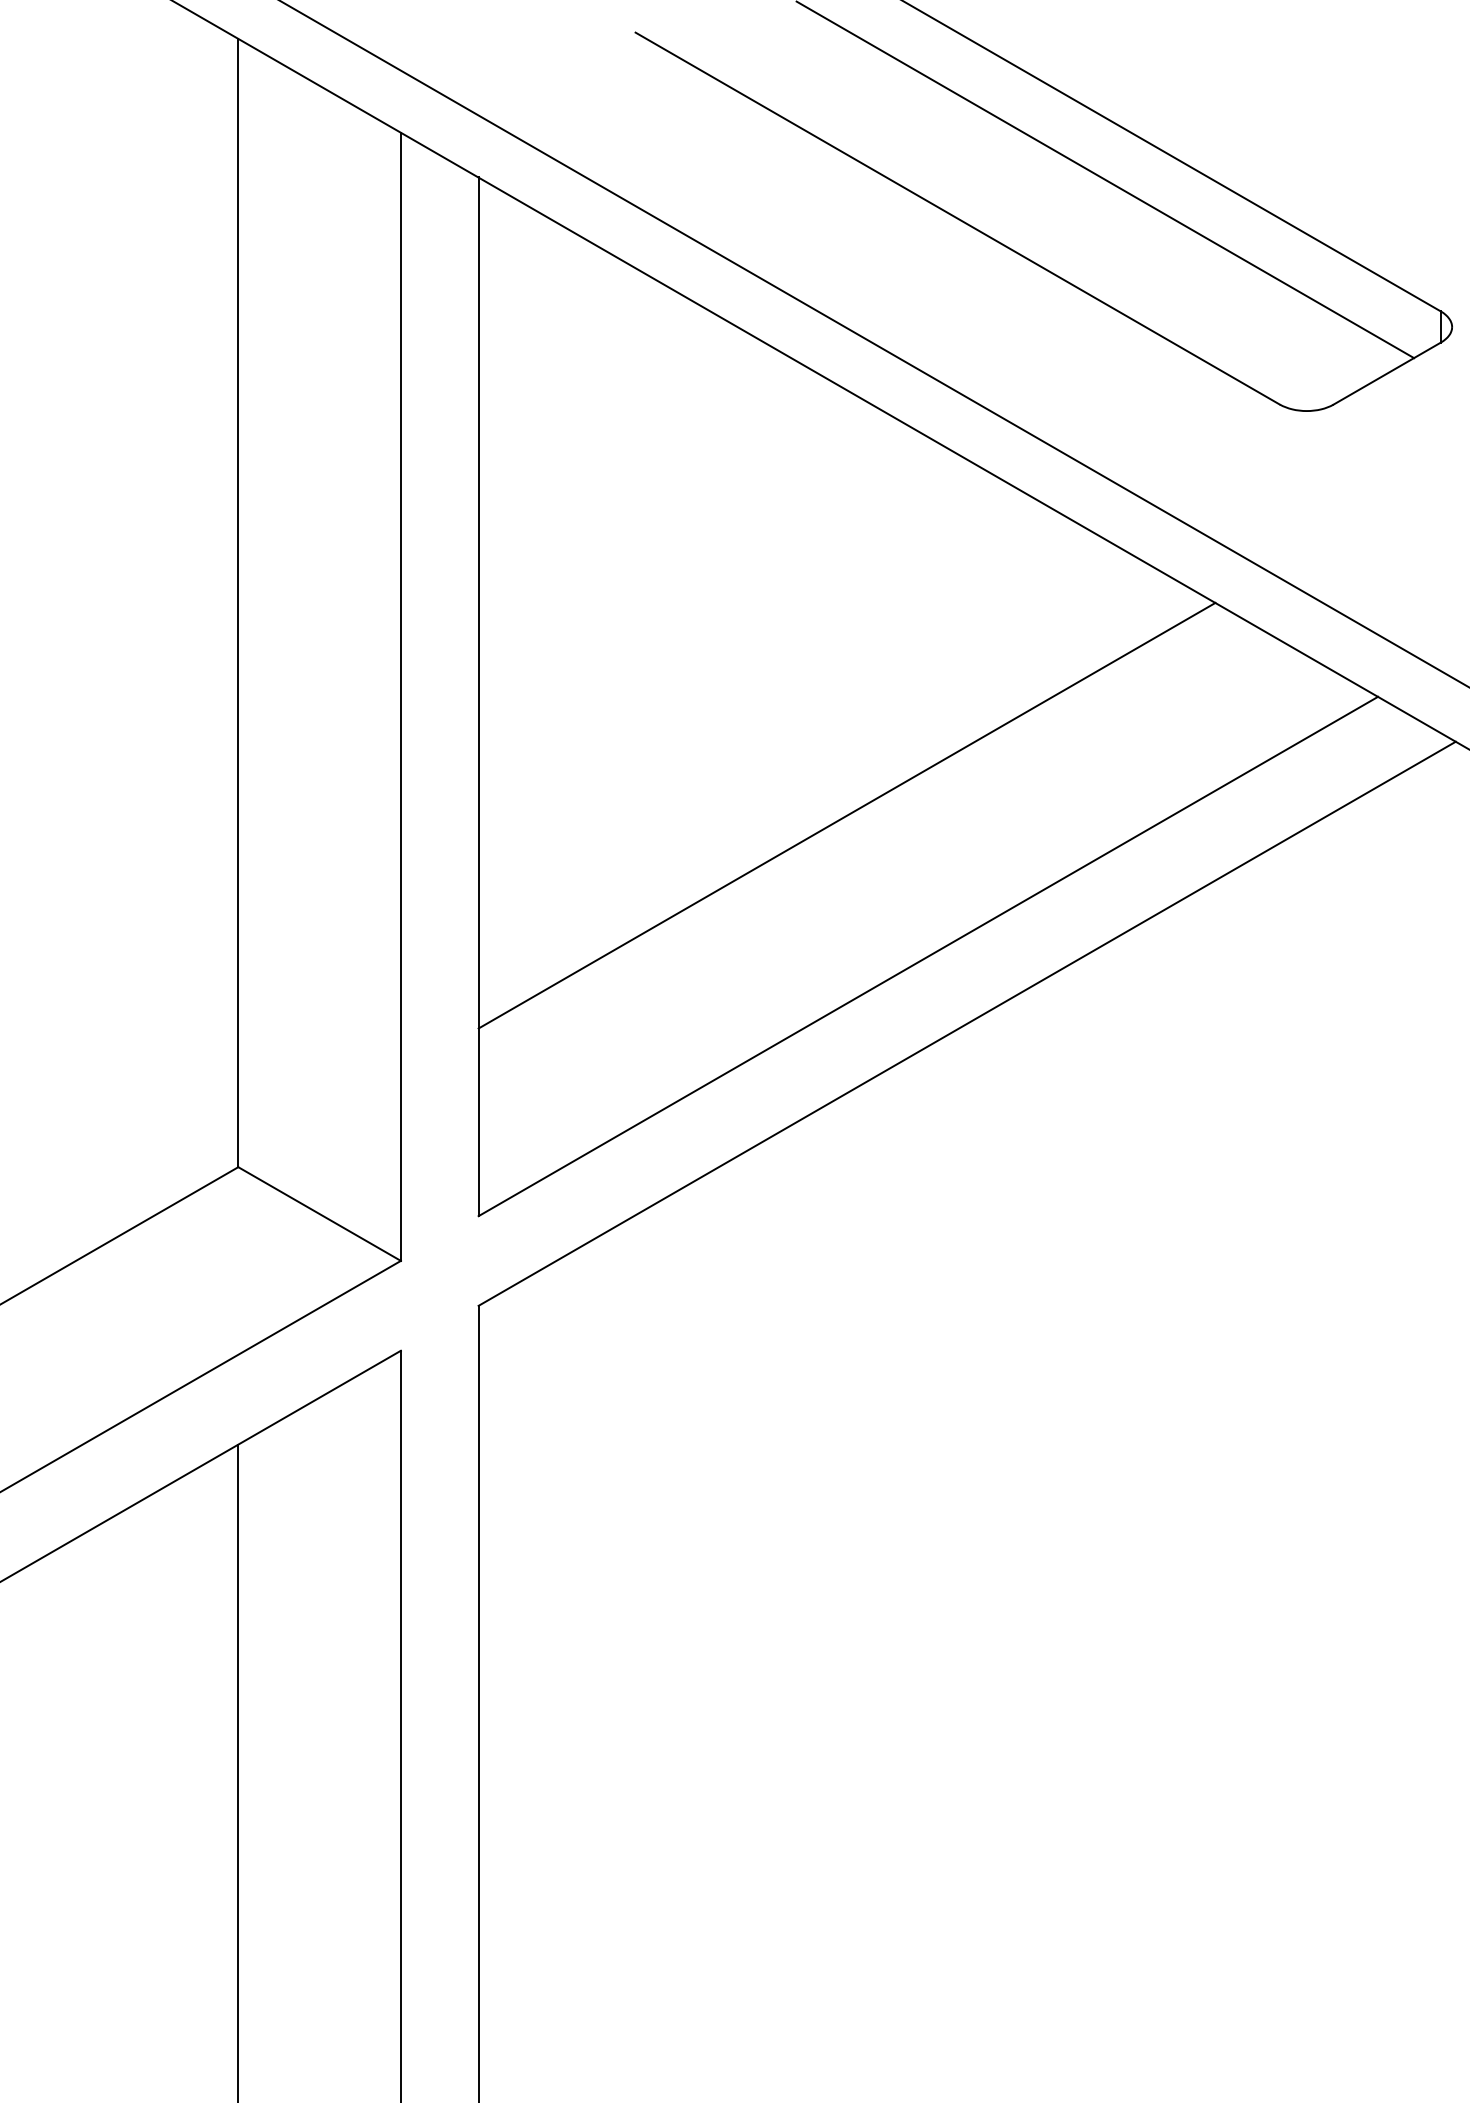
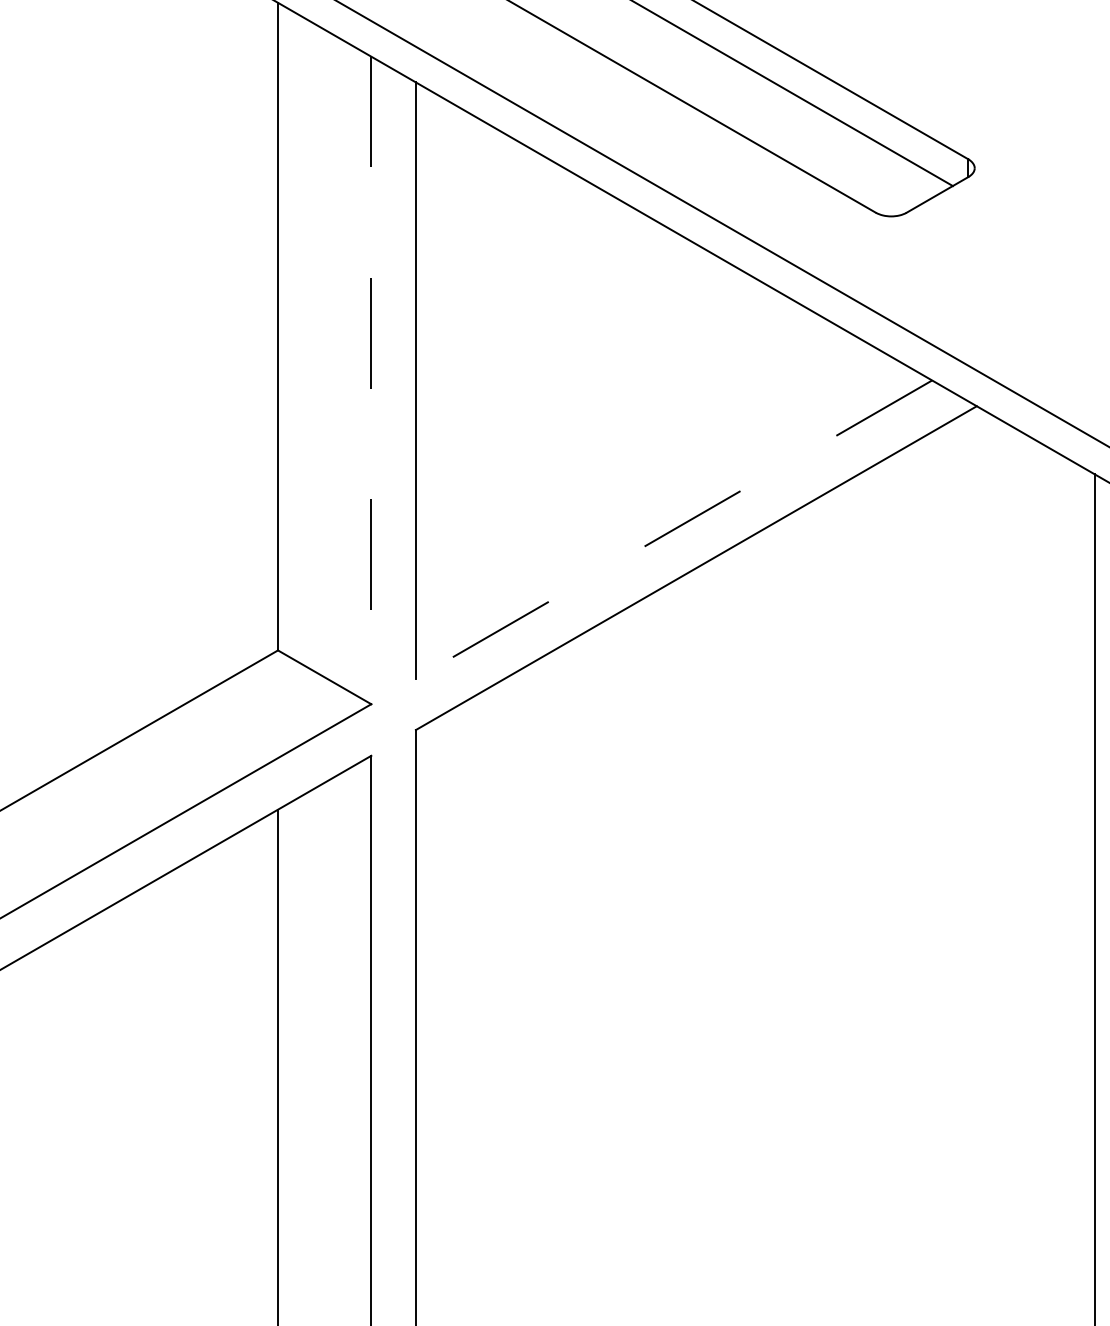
line: (401, 696) -> (371, 380), solid -> dashed
line: (845, 815) -> (626, 448), removed
line: (927, 956) -> (673, 529), solid -> dashed

